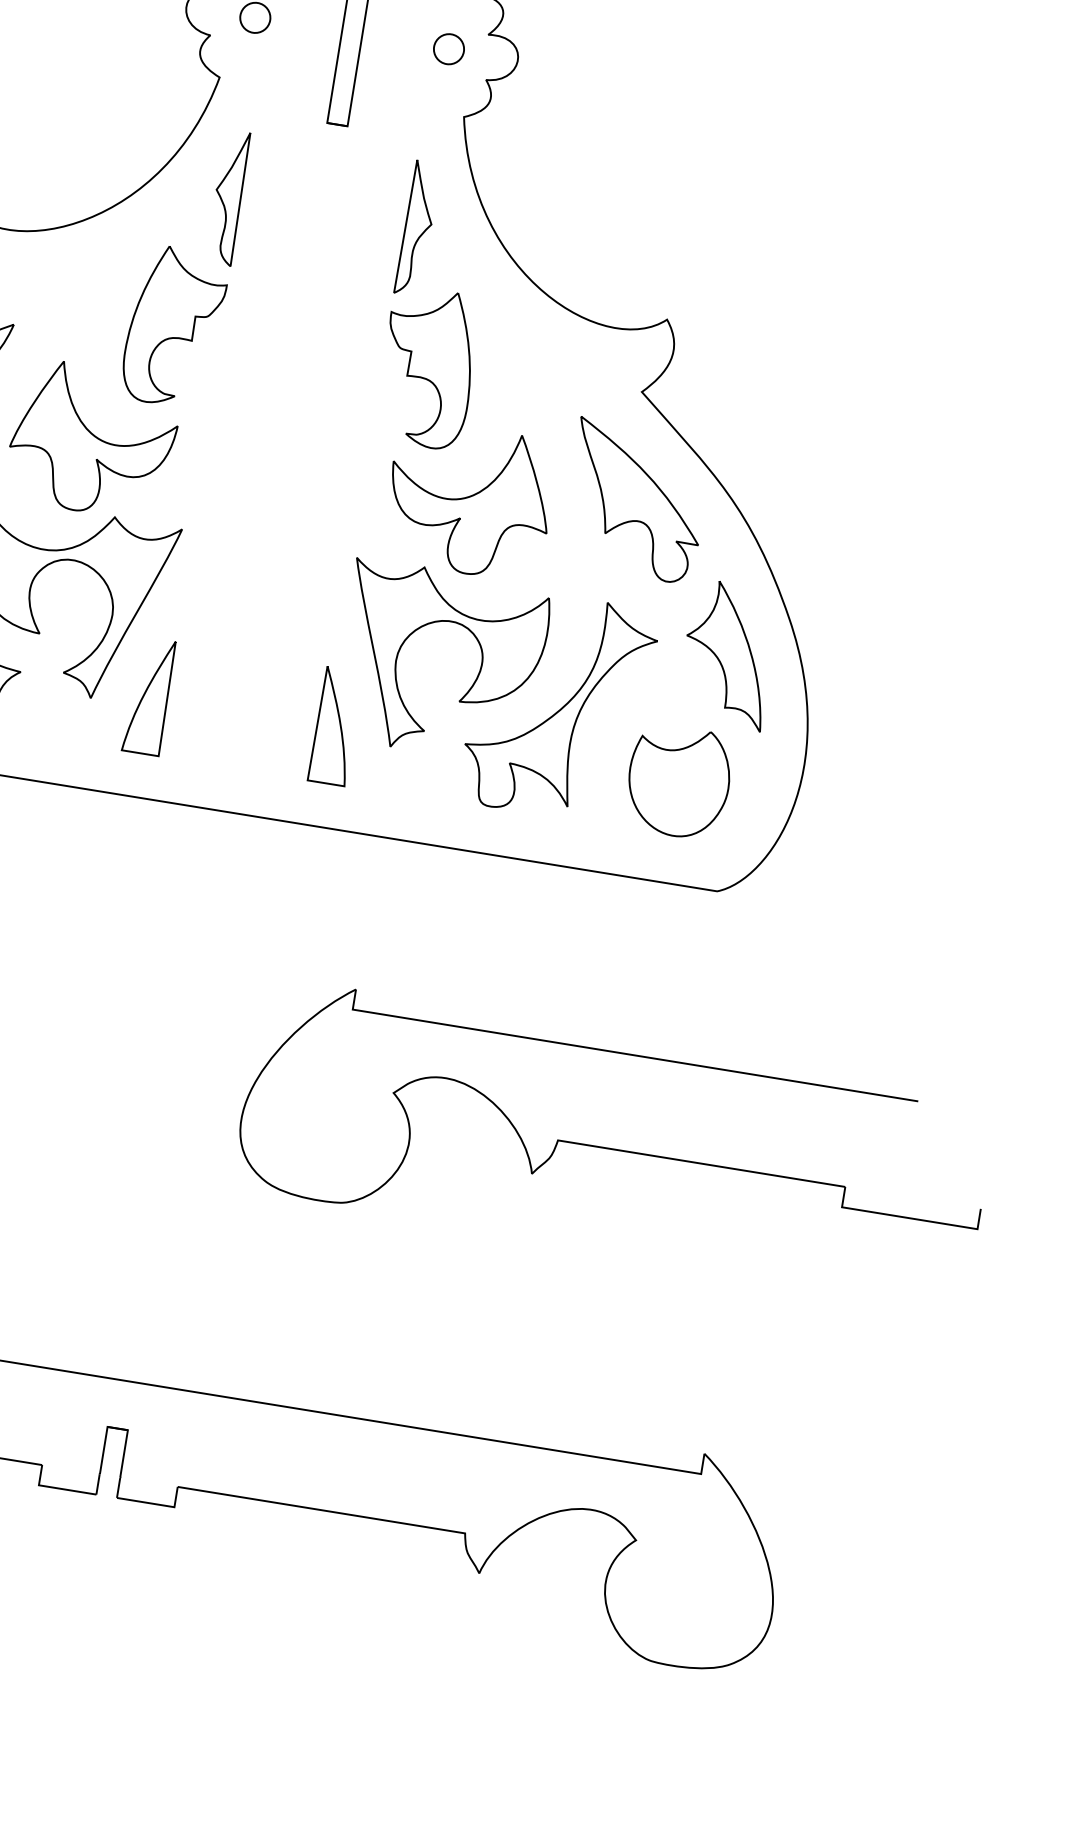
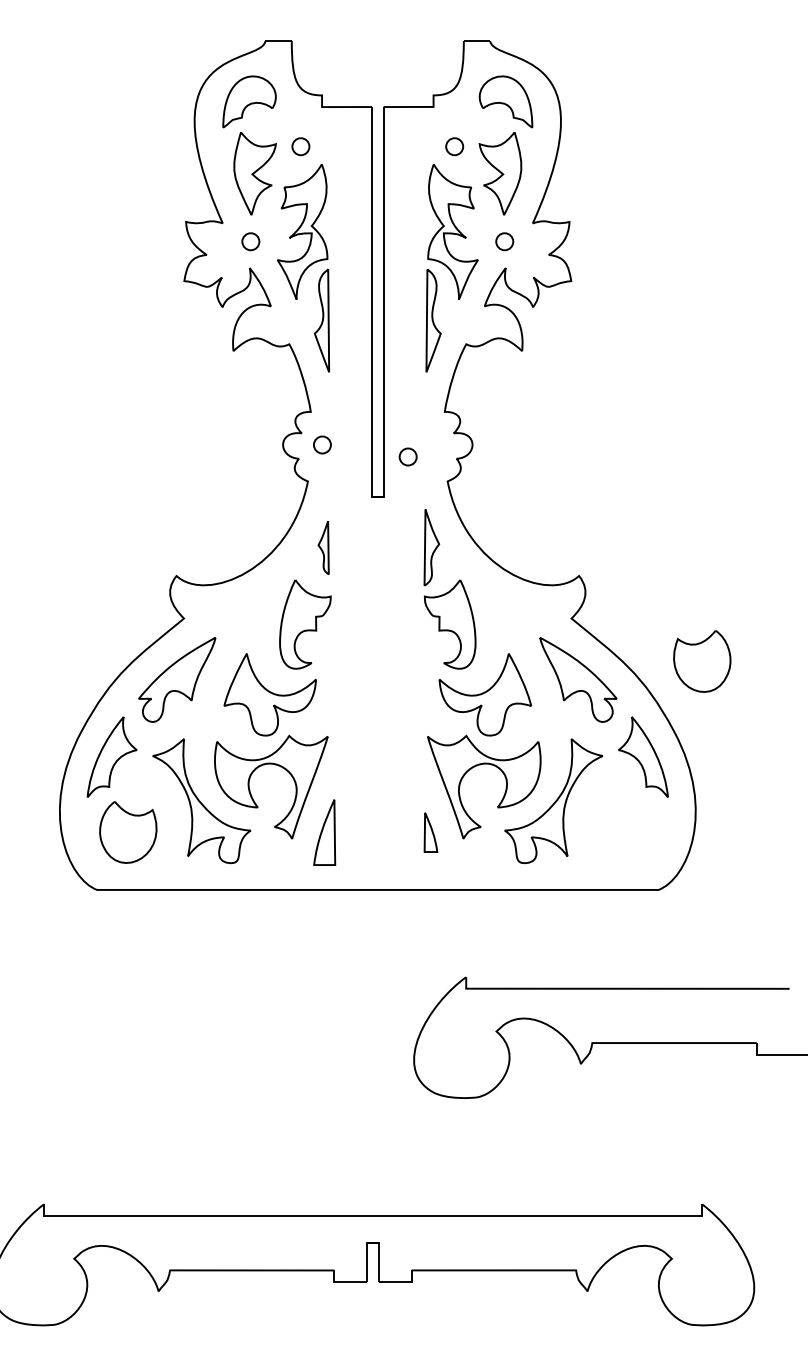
part: (447, 48) -> (407, 456), moved
part: (228, 197) -> (323, 547), size x0.7
part: (334, 726) -> (430, 832), size x0.6
part: (679, 782) -> (702, 661), moved

